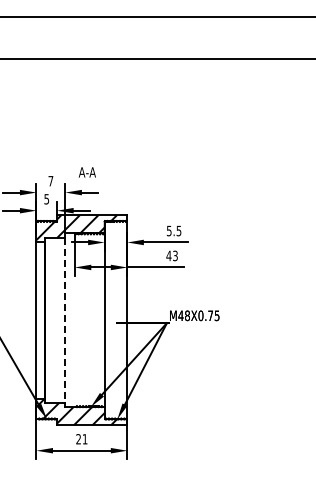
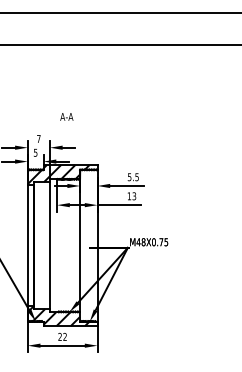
text: (86, 172) -> (66, 116), moved
text: (168, 255) -> (129, 195), 43 -> 13
line: (65, 320) -> (50, 245), dashed -> solid
text: (84, 439) -> (64, 337), 21 -> 22

